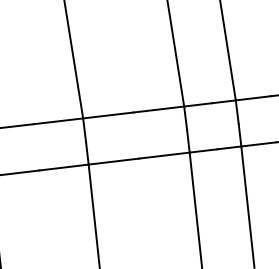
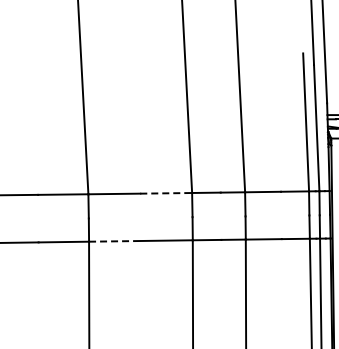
line: (159, 109) -> (166, 193), solid -> dashed
line: (114, 161) -> (115, 241), solid -> dashed

